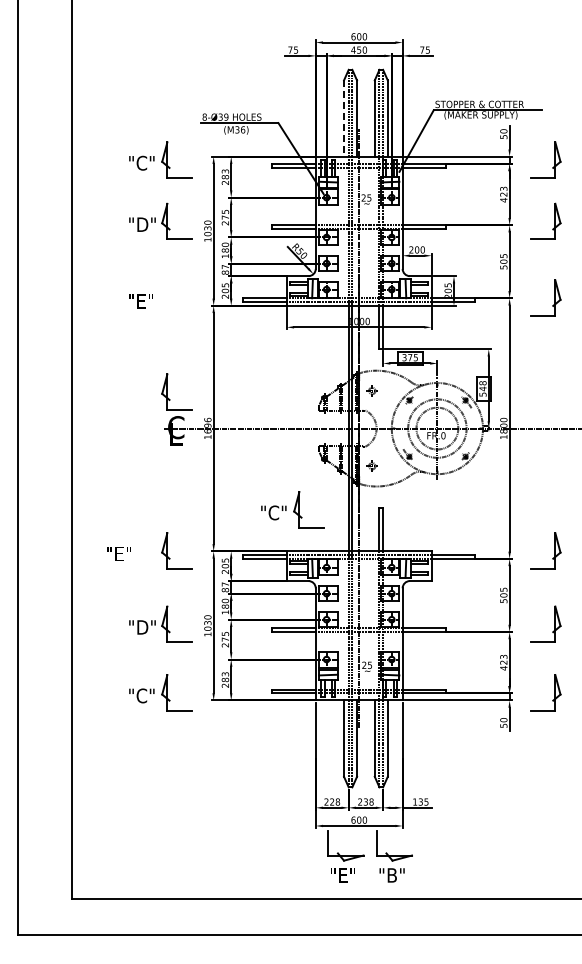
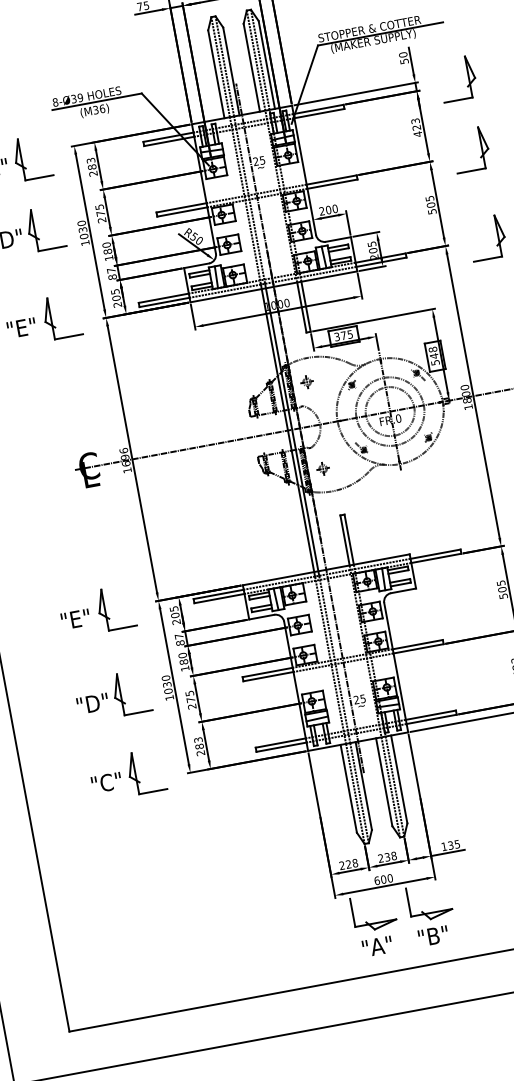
line: (344, 119) -> (217, 75), dashed -> solid
part: (167, 391) -> (51, 318), moved
part: (292, 509) -> (240, 535), removed
text: (118, 553) -> (74, 618), moved
text: (343, 875) -> (377, 946), "E" -> "A"

